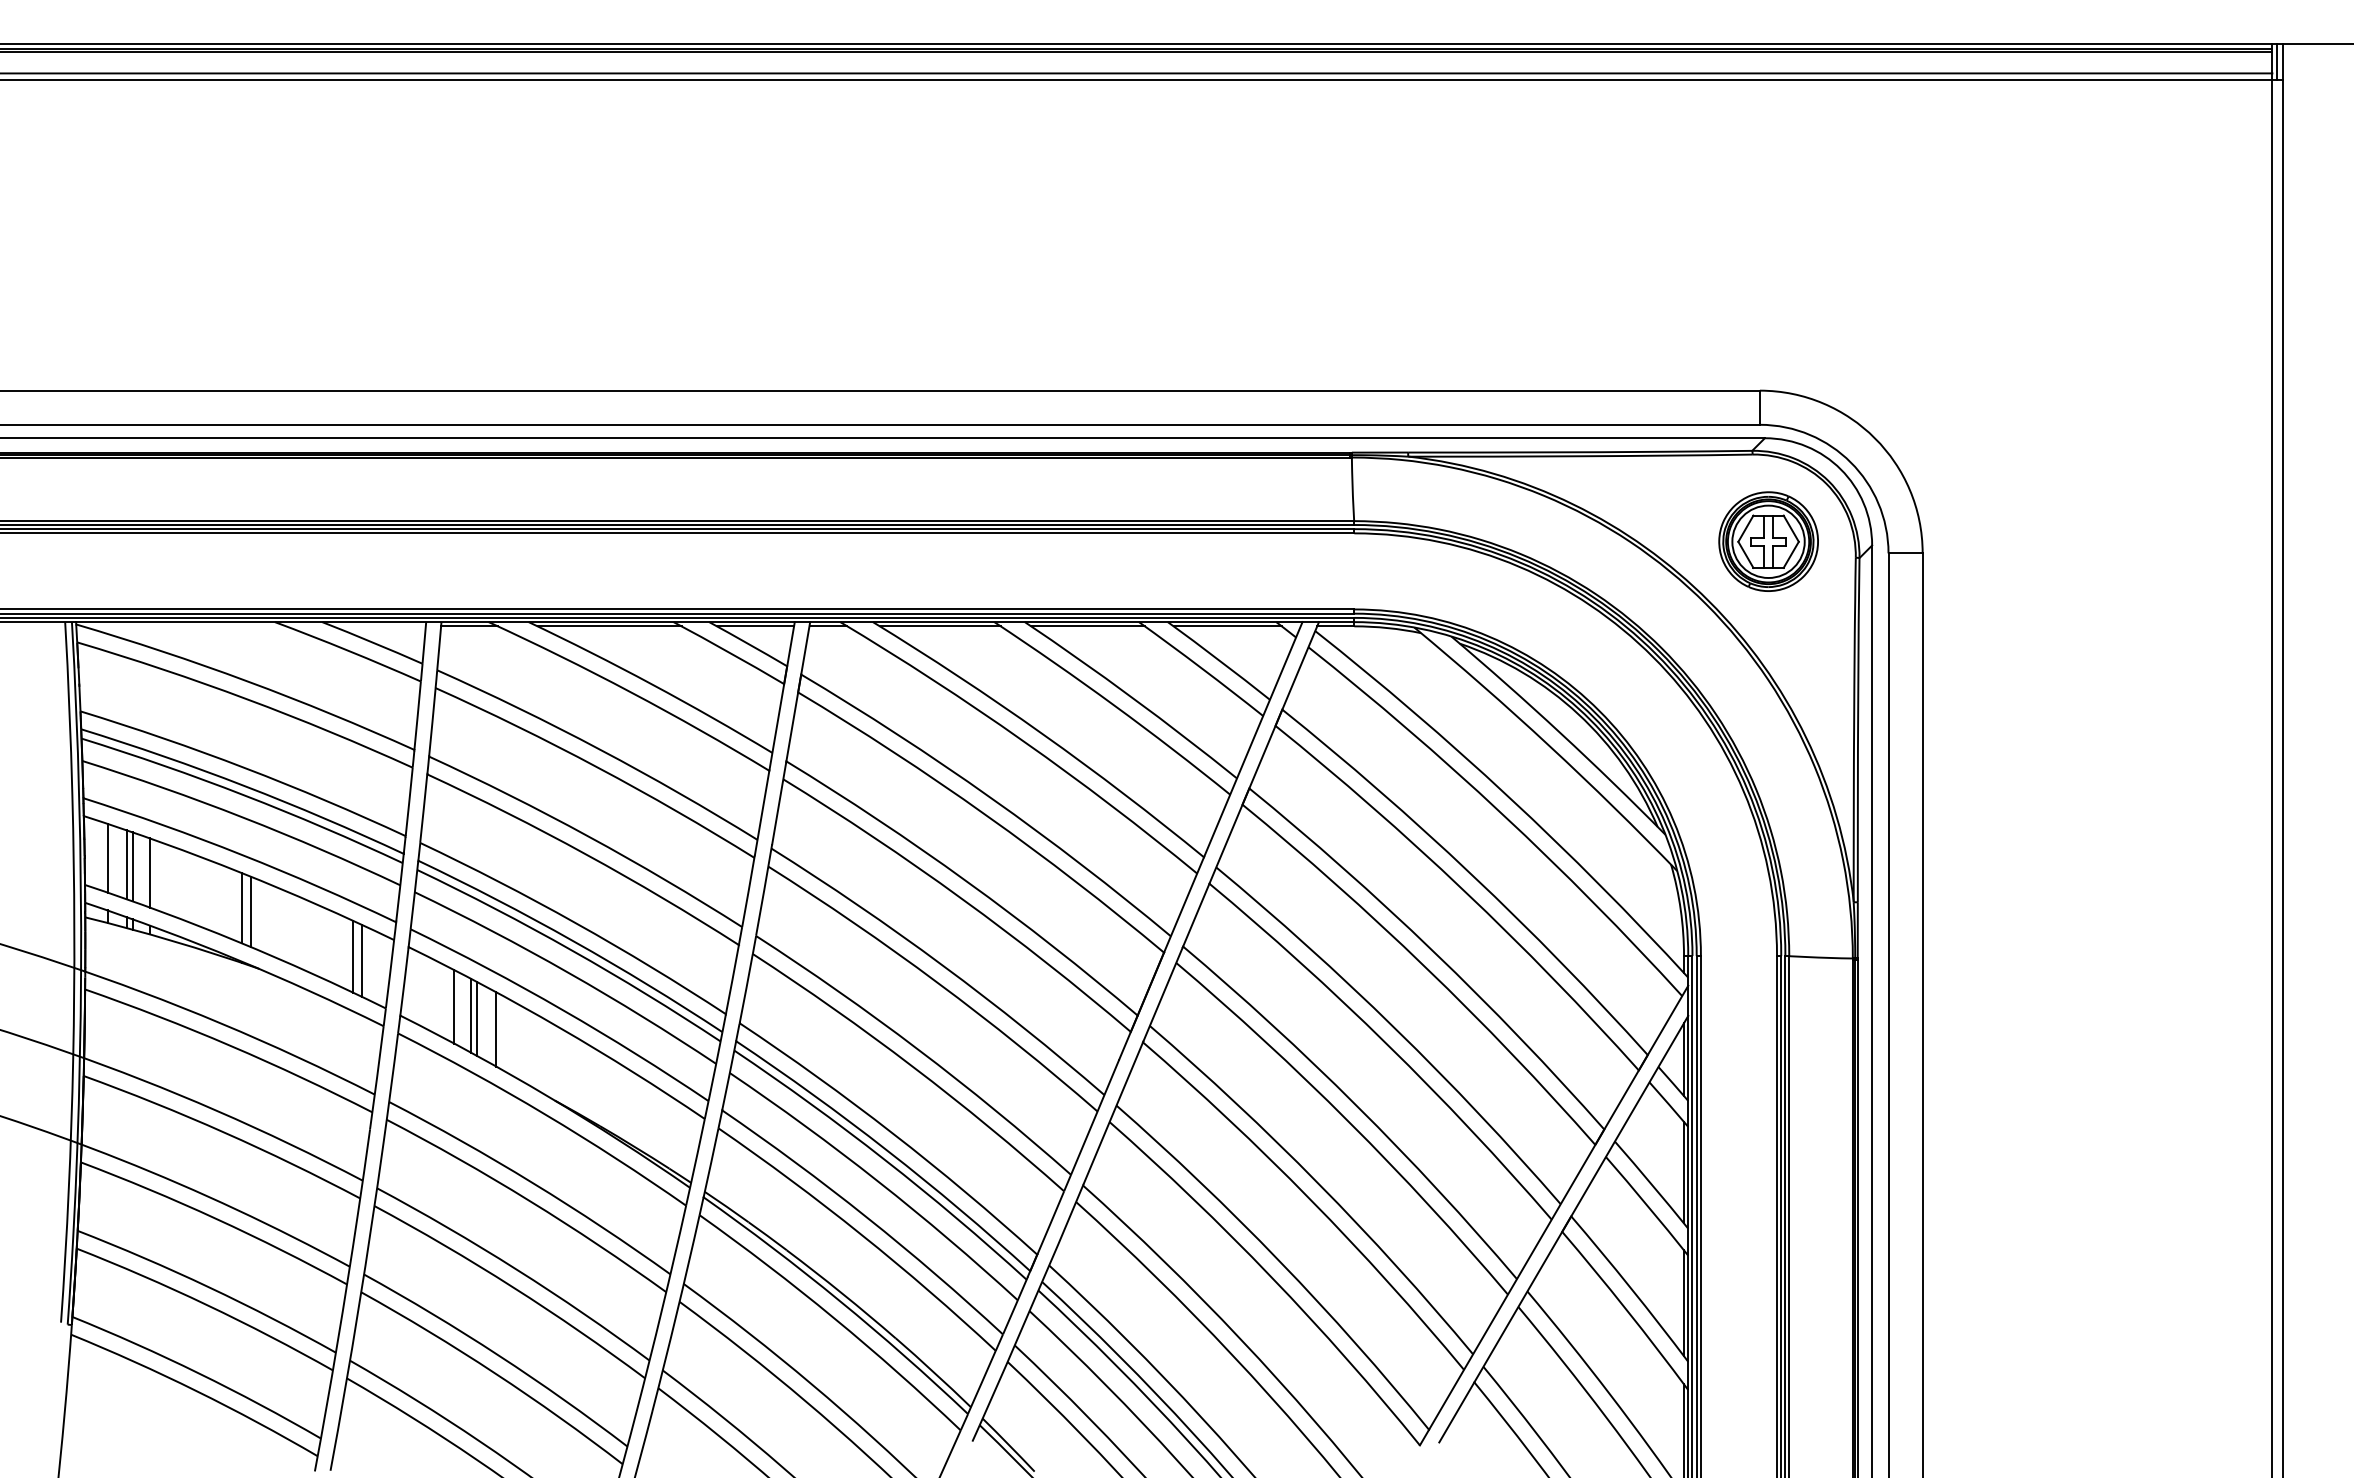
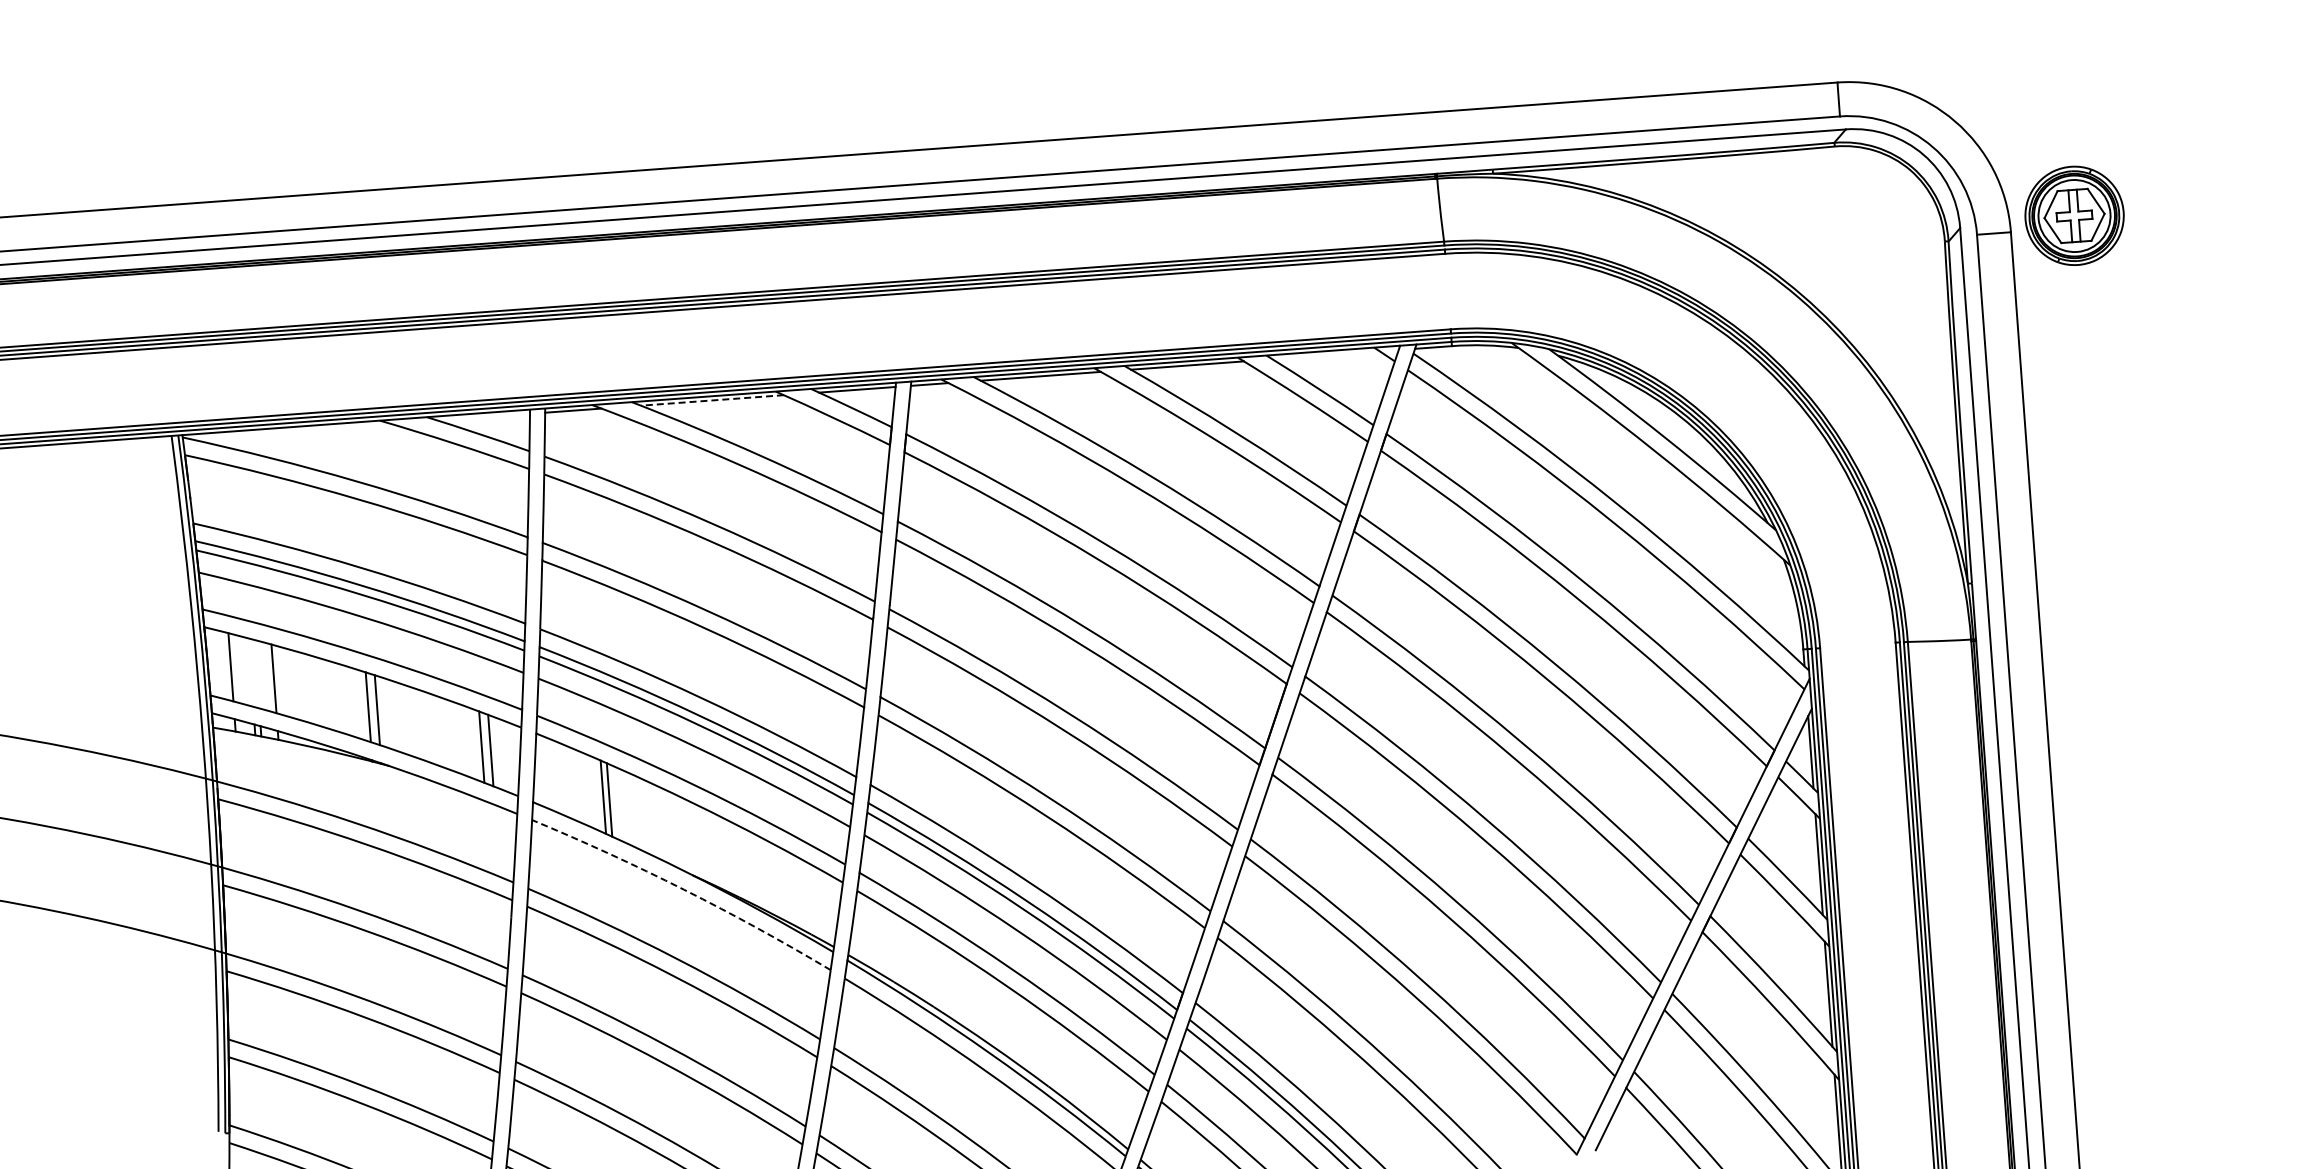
part: (1768, 541) -> (2074, 215), moved
line: (609, 626) -> (712, 400), solid -> dashed
line: (1227, 626) -> (1326, 355), removed
line: (127, 864) -> (251, 672), removed
line: (132, 866) -> (256, 673), removed
line: (454, 1006) -> (586, 789), removed
line: (496, 1029) -> (629, 808), removed
arc: (545, 1114) -> (684, 889), solid -> dashed

